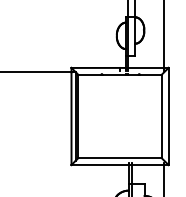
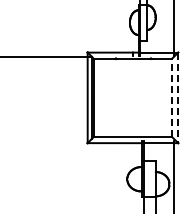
line: (161, 116) -> (171, 97), solid -> dashed
line: (168, 117) -> (178, 98), solid -> dashed

